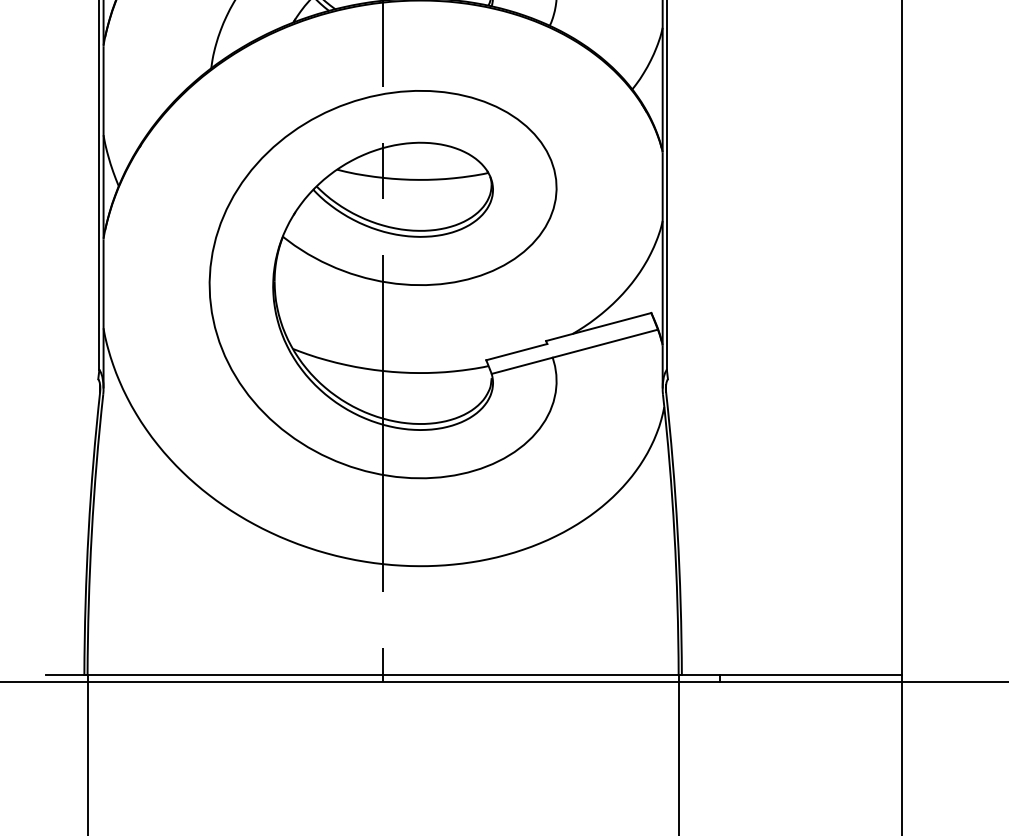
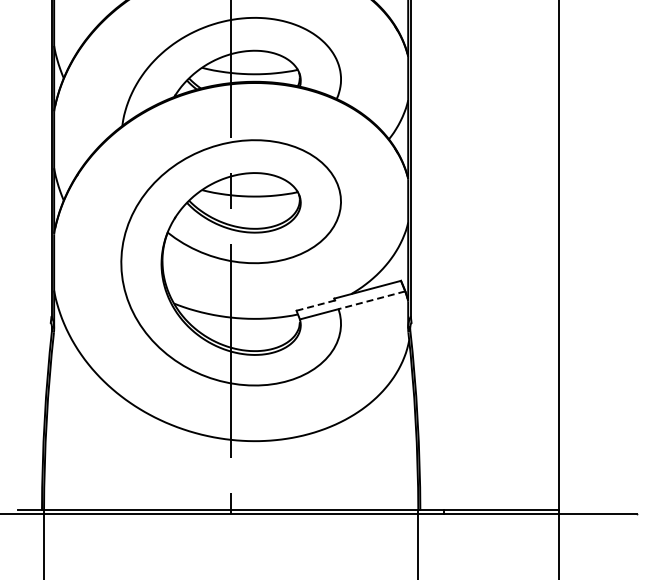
line: (604, 344) -> (371, 300), solid -> dashed
line: (516, 351) -> (315, 305), solid -> dashed

